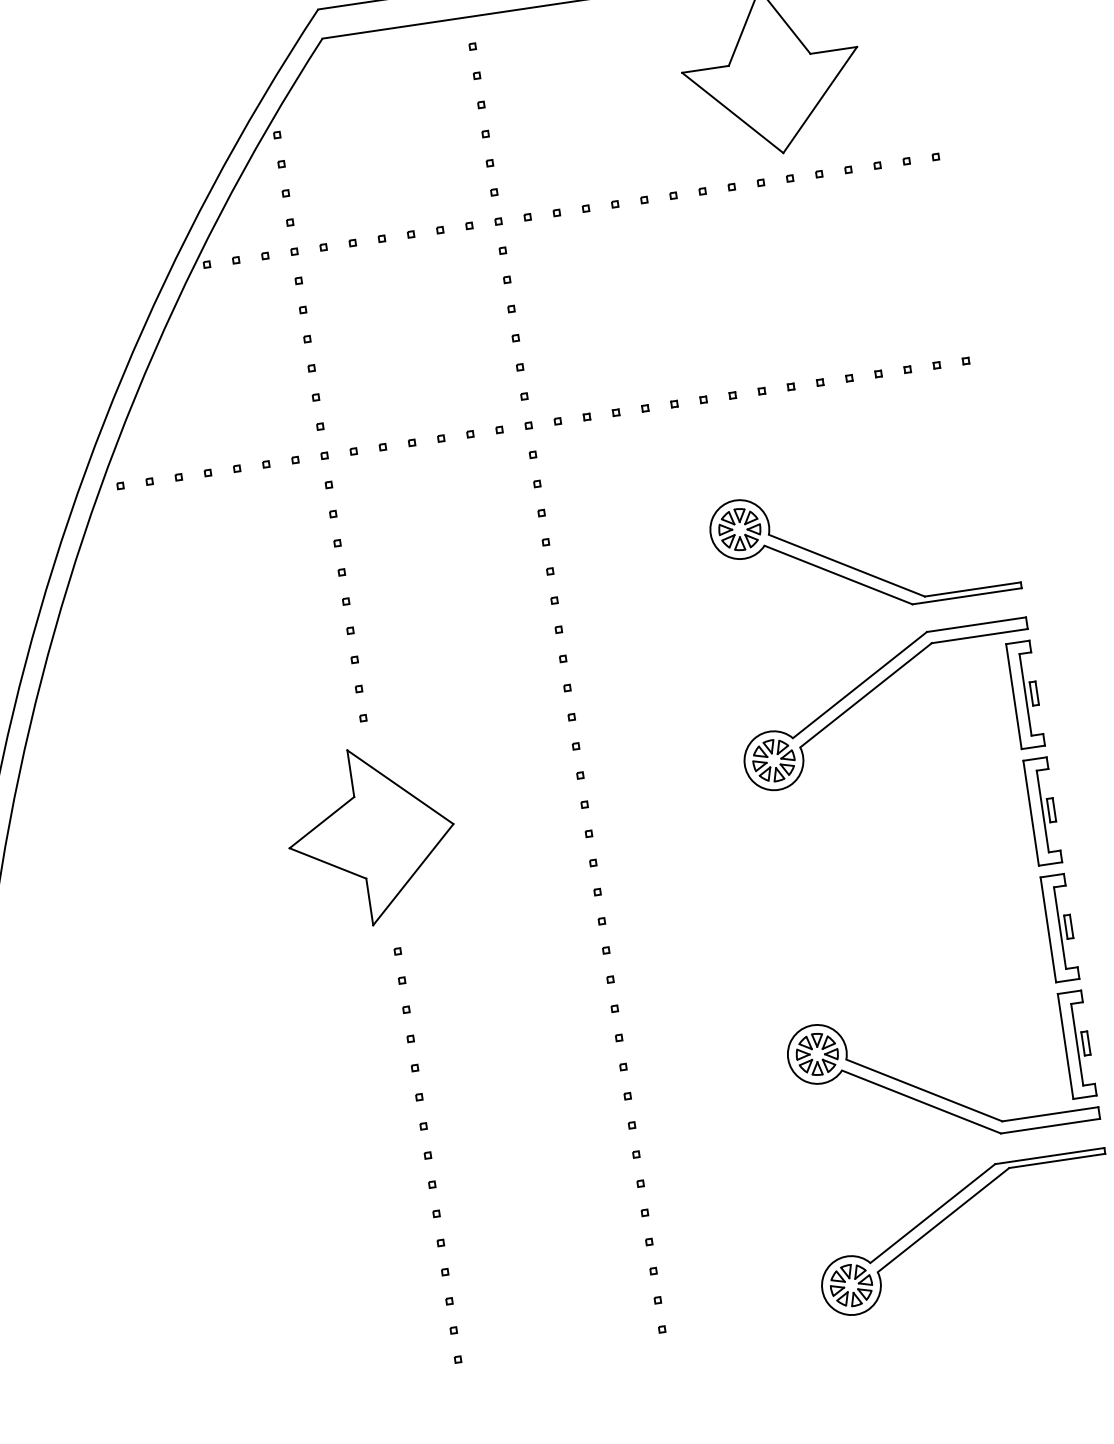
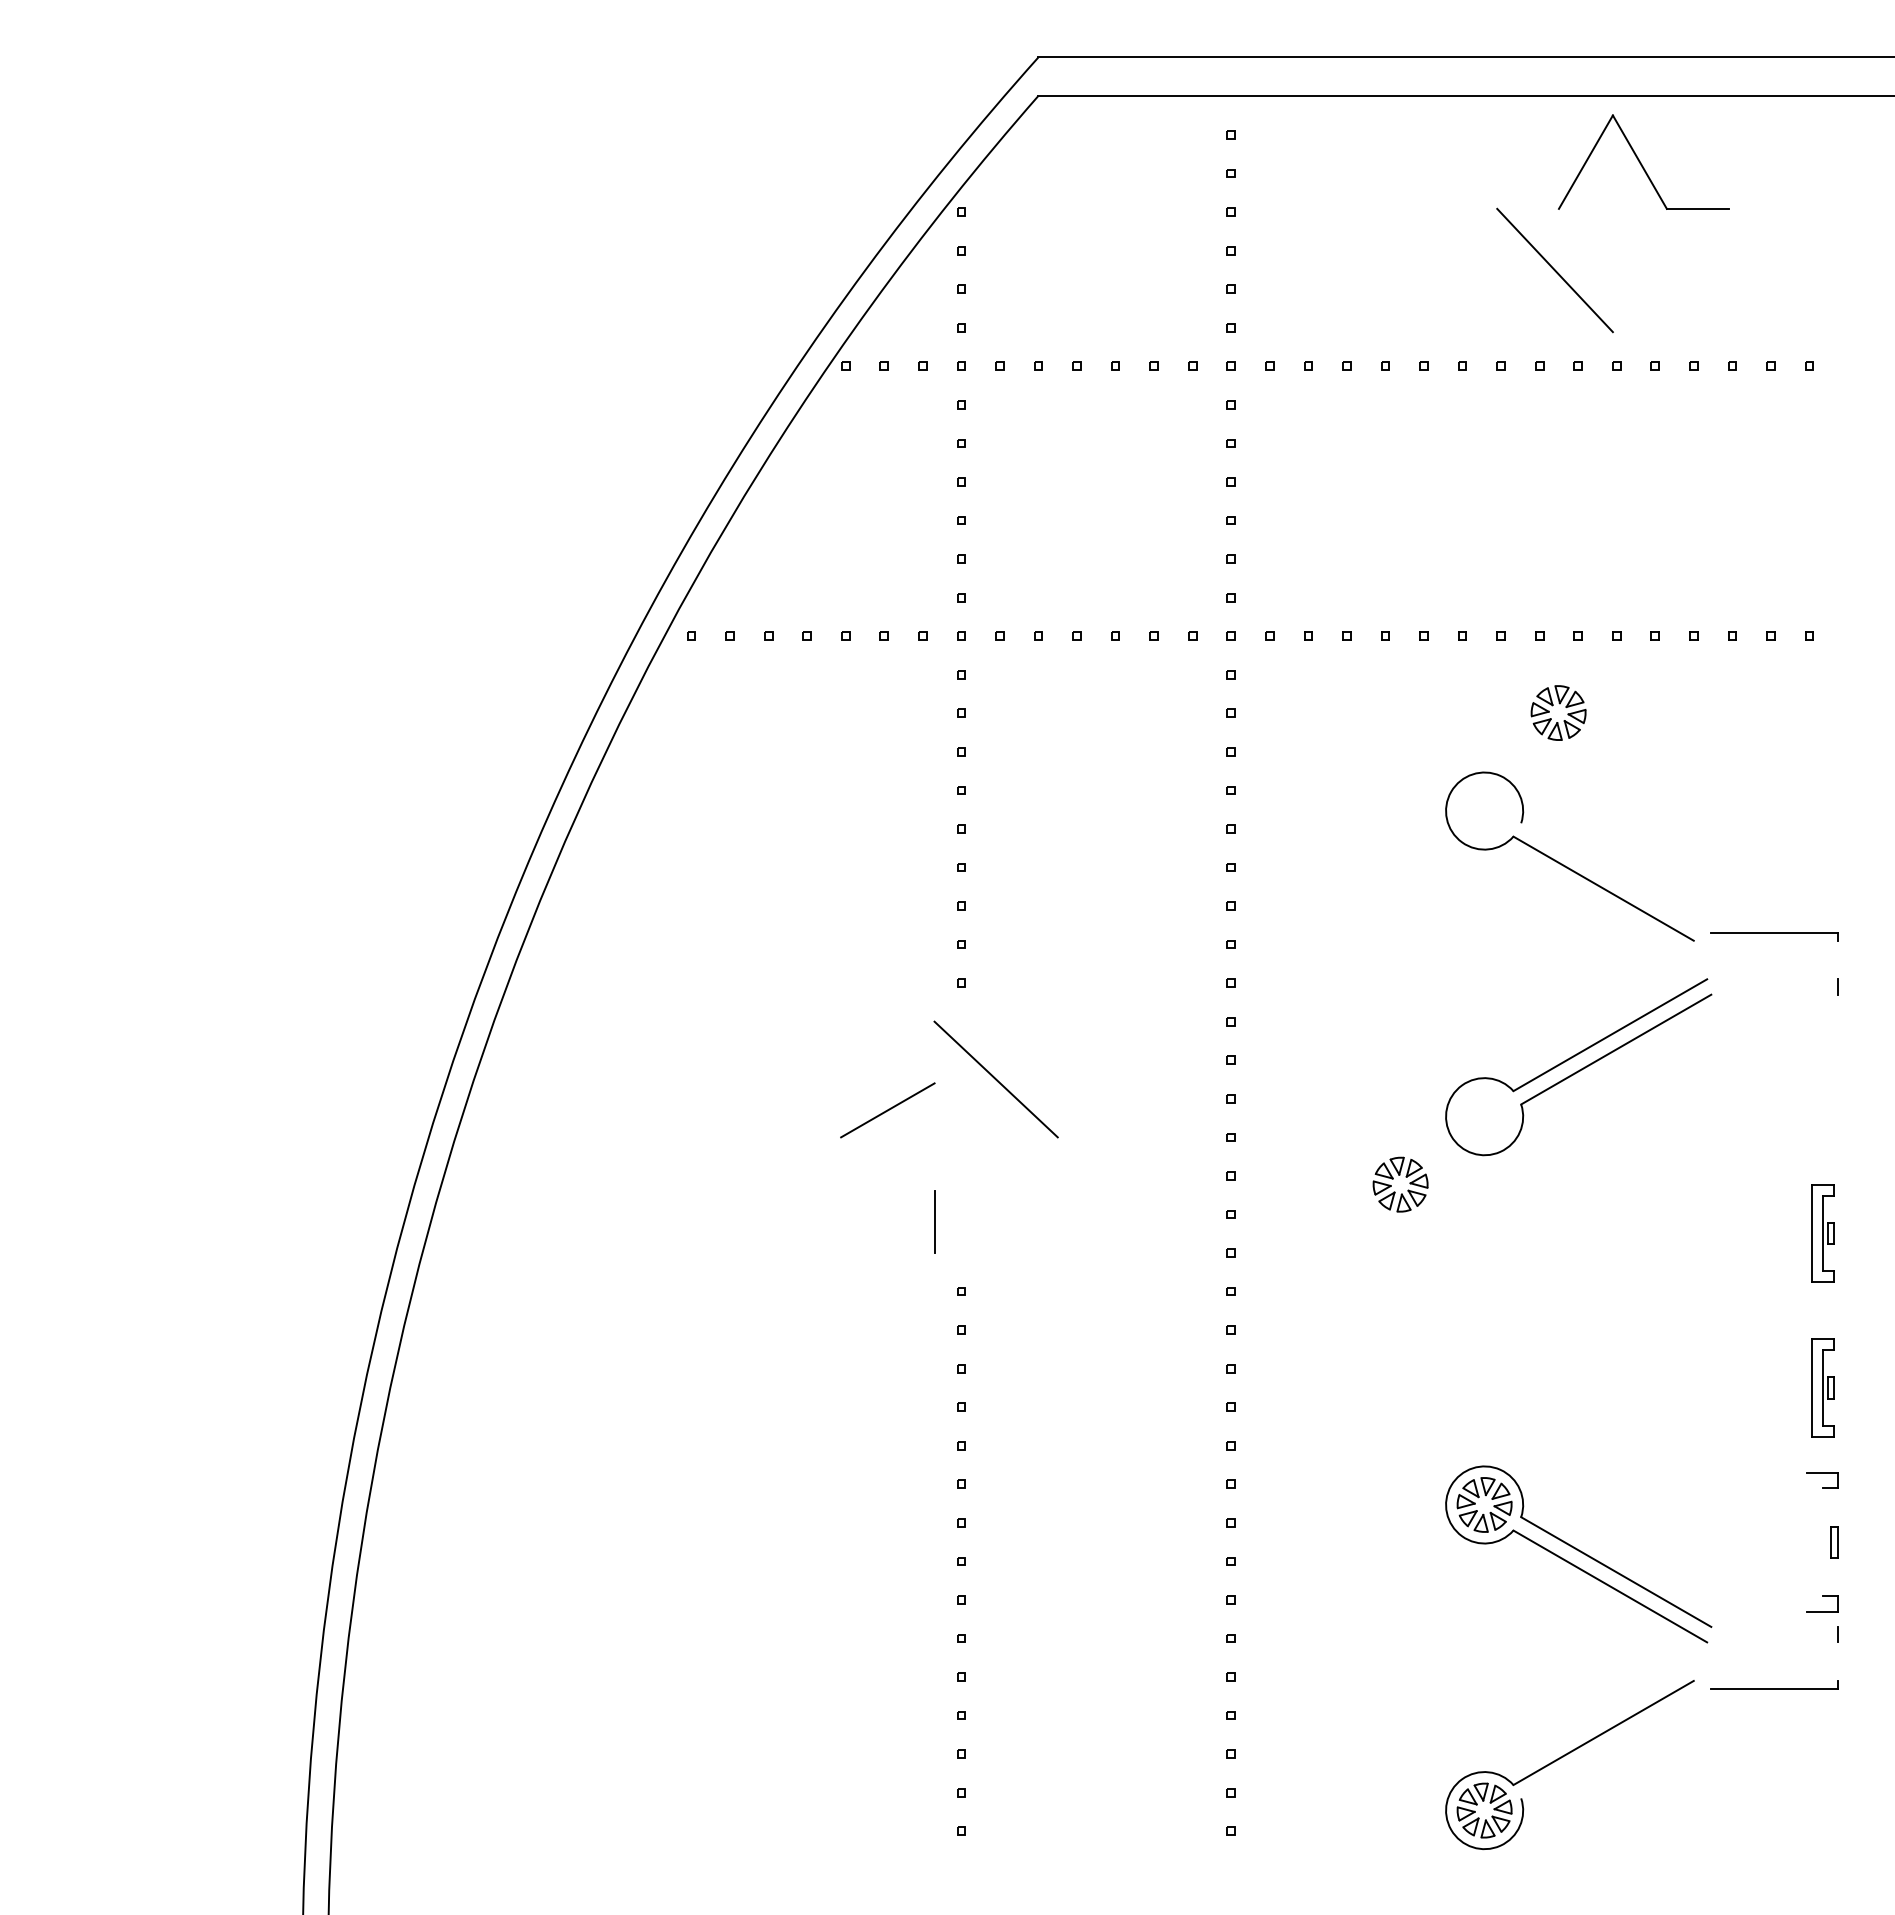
line: (704, 69) -> (1527, 208), removed
line: (820, 100) -> (1670, 270), removed
part: (739, 523) -> (1559, 704), moved
line: (847, 565) -> (1616, 878), removed
line: (966, 596) -> (1765, 940), removed
line: (976, 624) -> (1772, 979), removed
line: (979, 635) -> (1774, 994), removed
part: (1025, 694) -> (1822, 1079), removed
part: (776, 754) -> (1405, 1177), moved
line: (350, 773) -> (934, 1052), removed
part: (1042, 811) -> (1822, 1233), size x0.7
line: (327, 863) -> (887, 1164), removed
line: (412, 874) -> (995, 1195), removed
part: (1059, 927) -> (1822, 1387), size x0.7
line: (1065, 1045) -> (1807, 1541), removed
line: (1077, 1045) -> (1822, 1542), removed
line: (1050, 1113) -> (1774, 1626), removed
line: (1050, 1126) -> (1772, 1642), removed
line: (1049, 1155) -> (1765, 1680), removed
line: (943, 1220) -> (1616, 1743), removed

